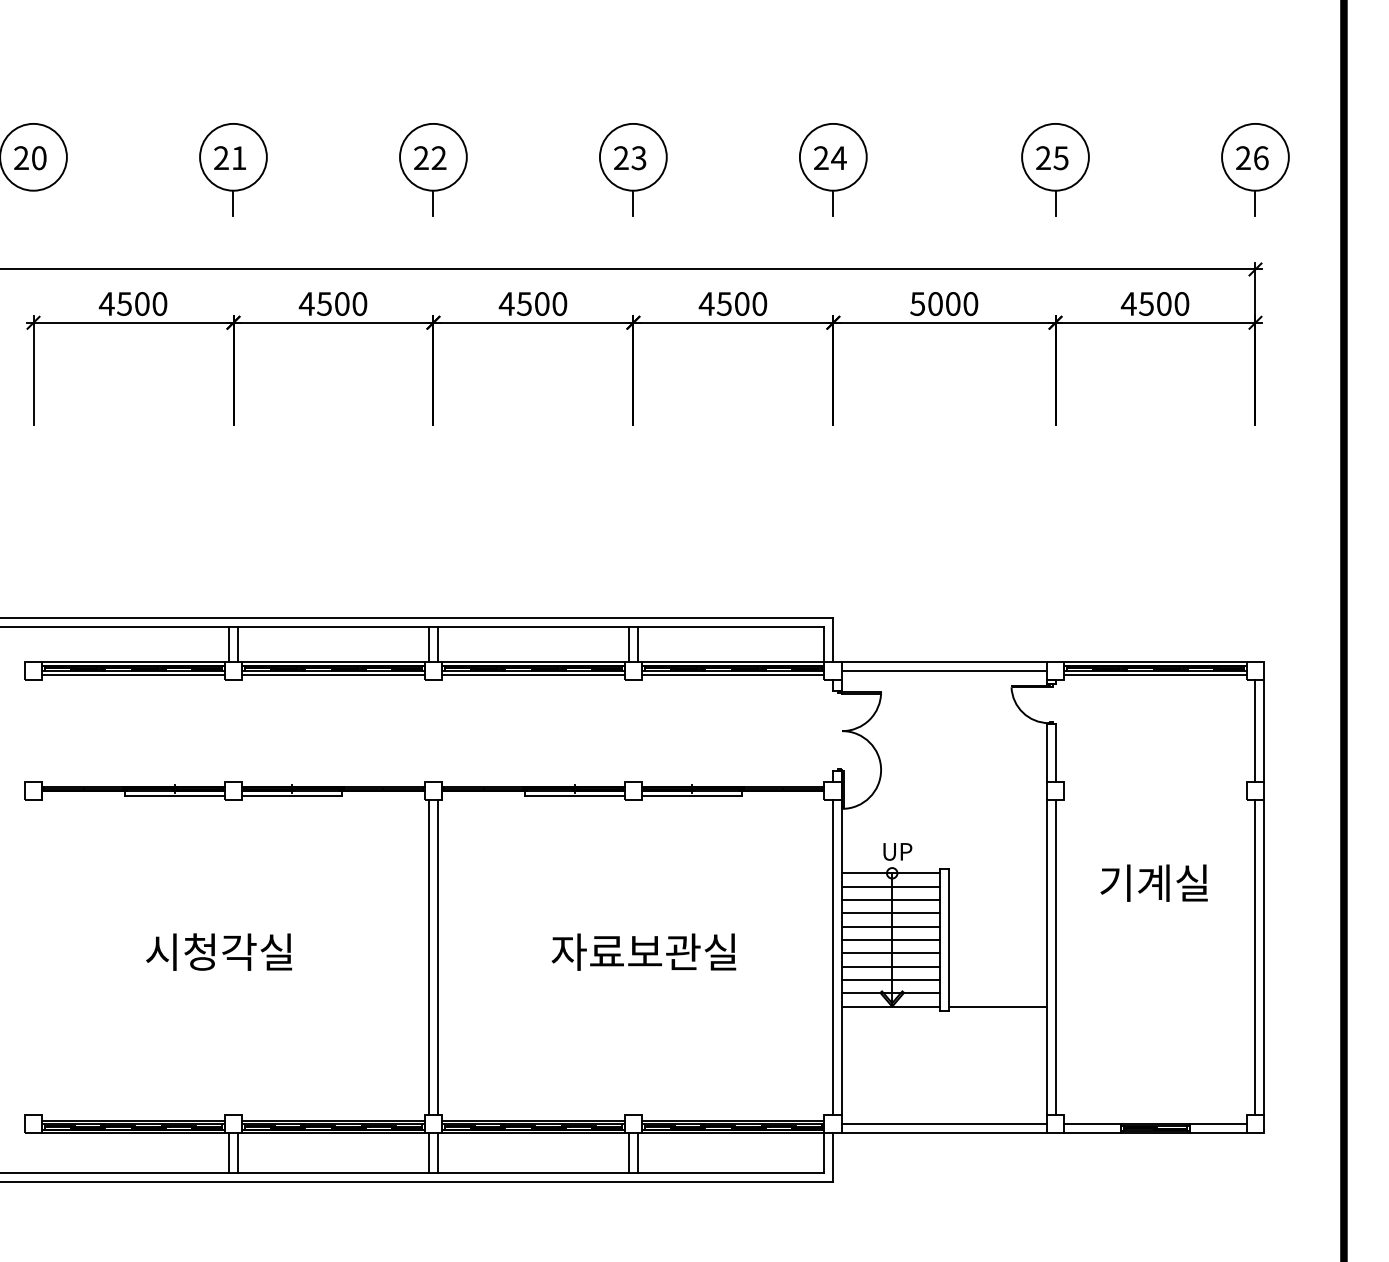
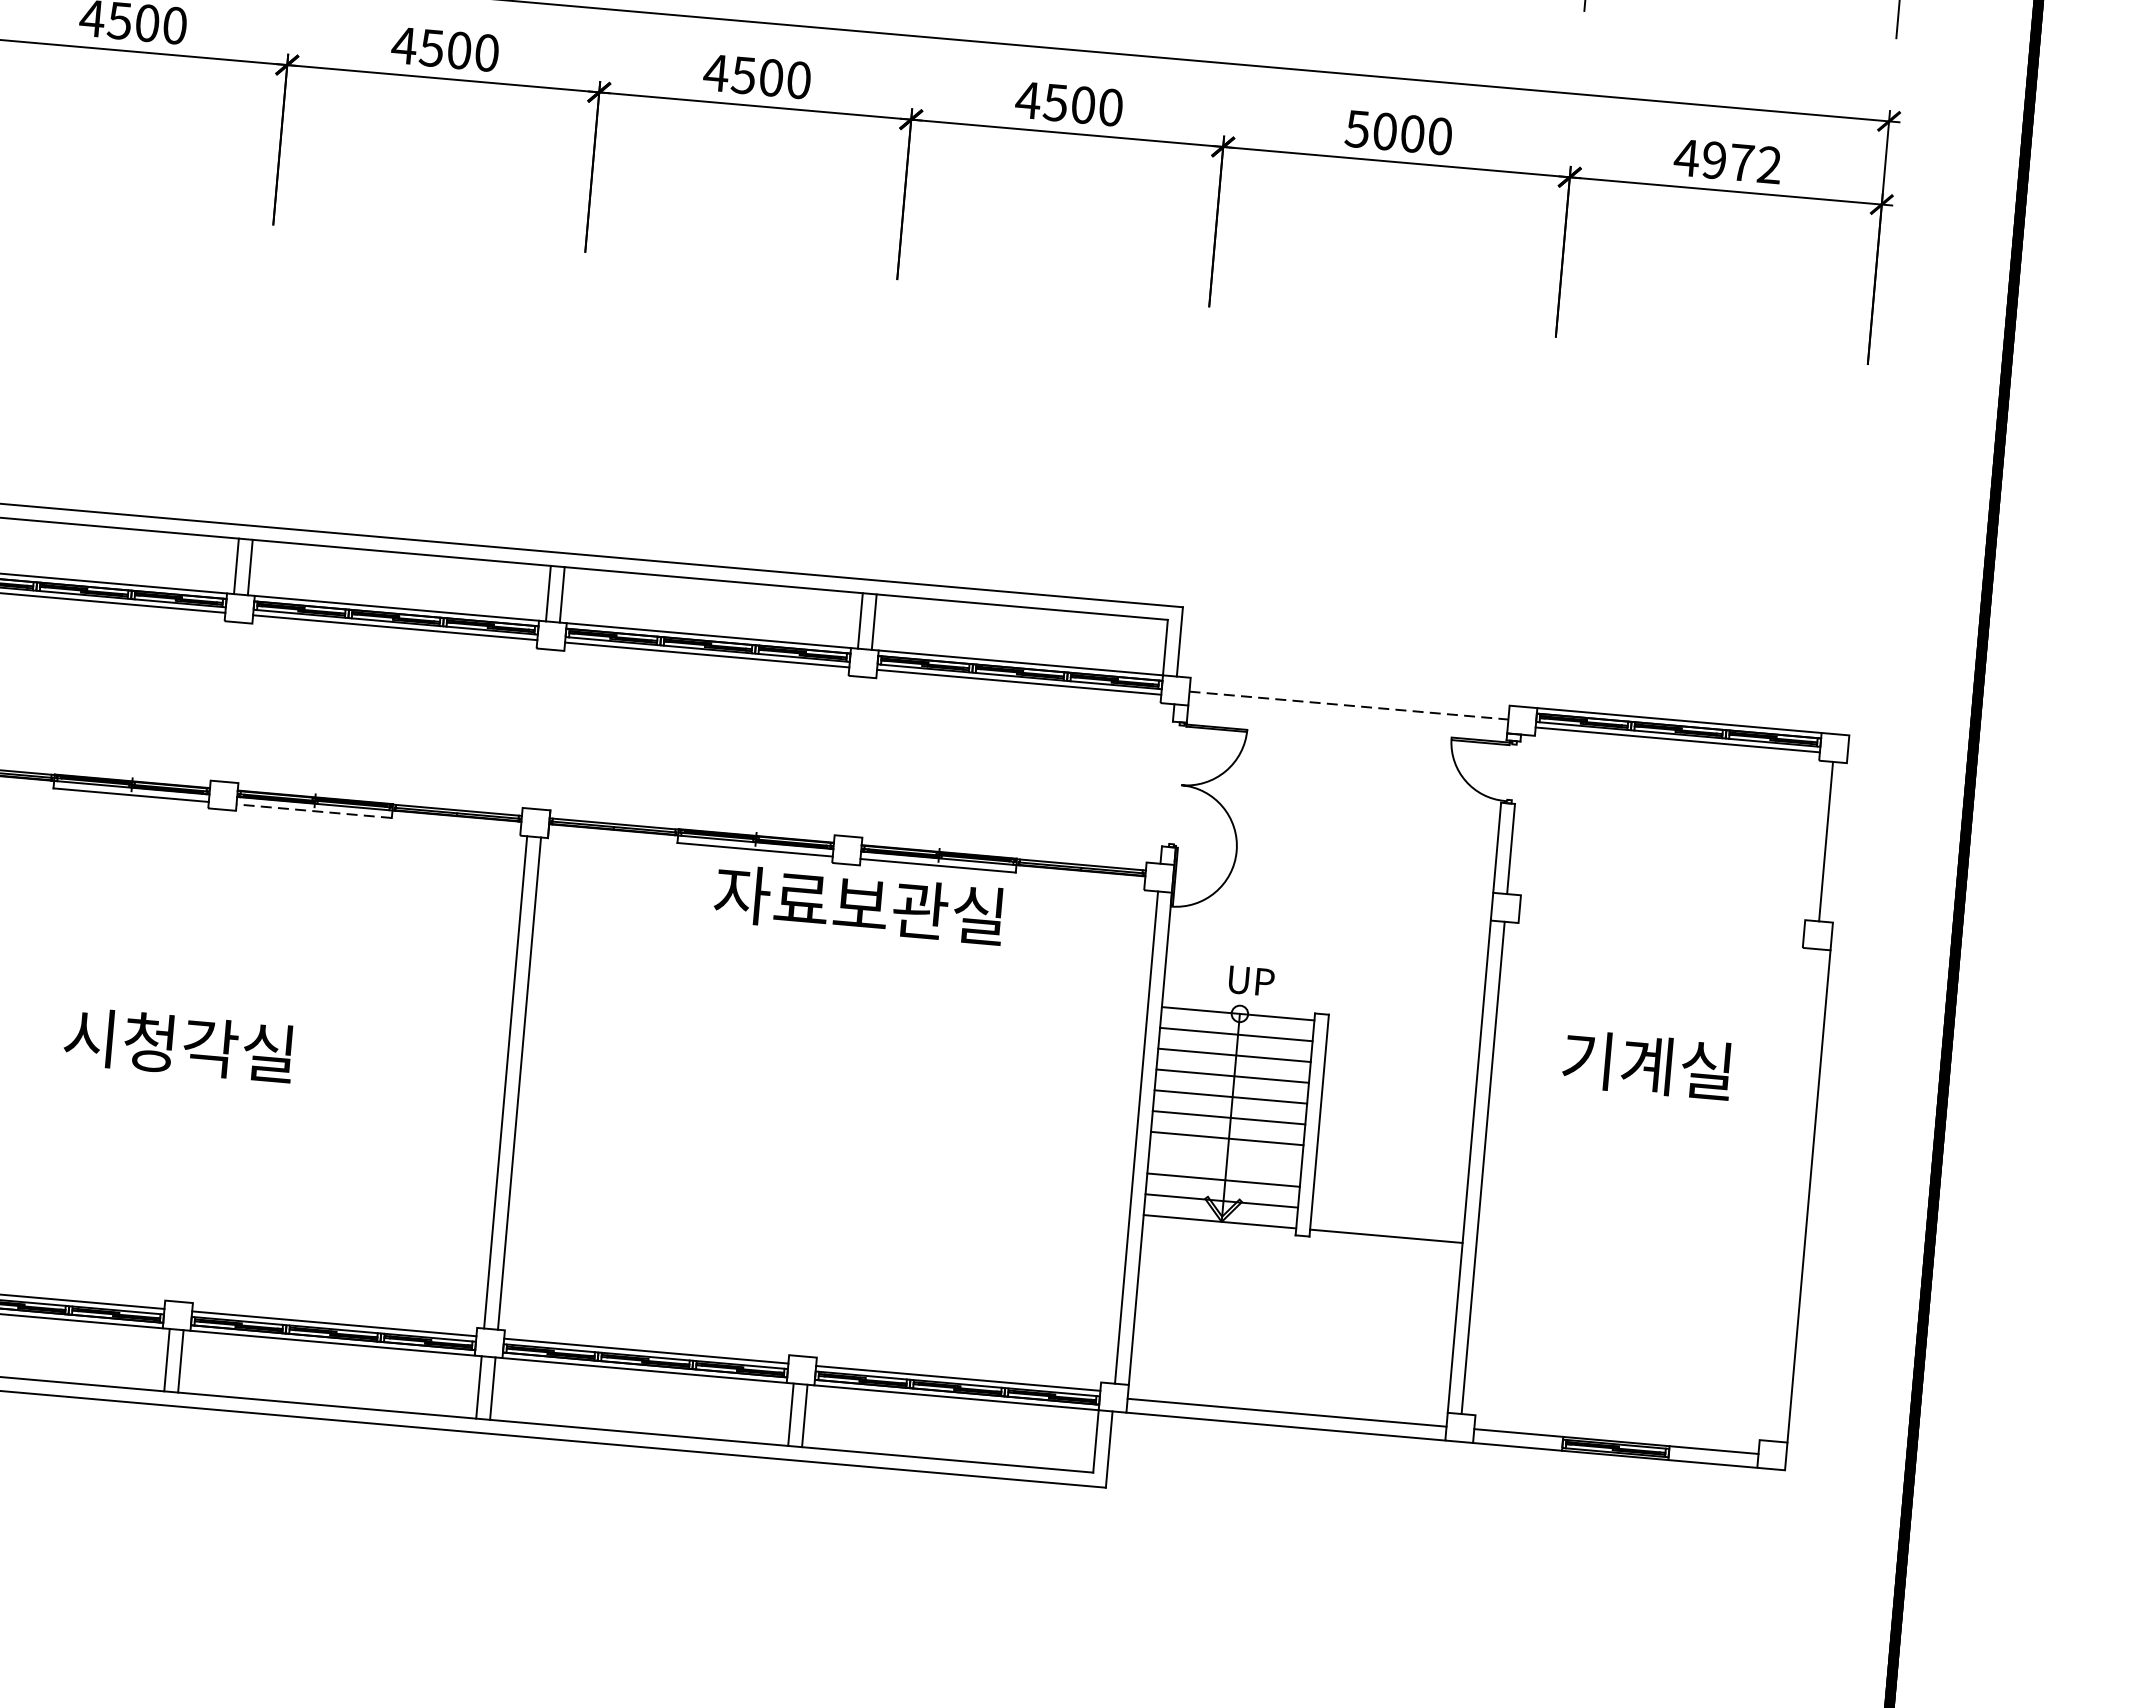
text: (1164, 303) -> (1742, 162), 4500 -> 4972
line: (944, 662) -> (1350, 692), removed
line: (944, 671) -> (1349, 706), solid -> dashed
line: (1264, 731) -> (1840, 843), removed
line: (292, 795) -> (314, 810), solid -> dashed
text: (643, 951) -> (858, 903), moved
line: (1255, 957) -> (1795, 1194), removed
line: (890, 966) -> (1224, 1159), removed

